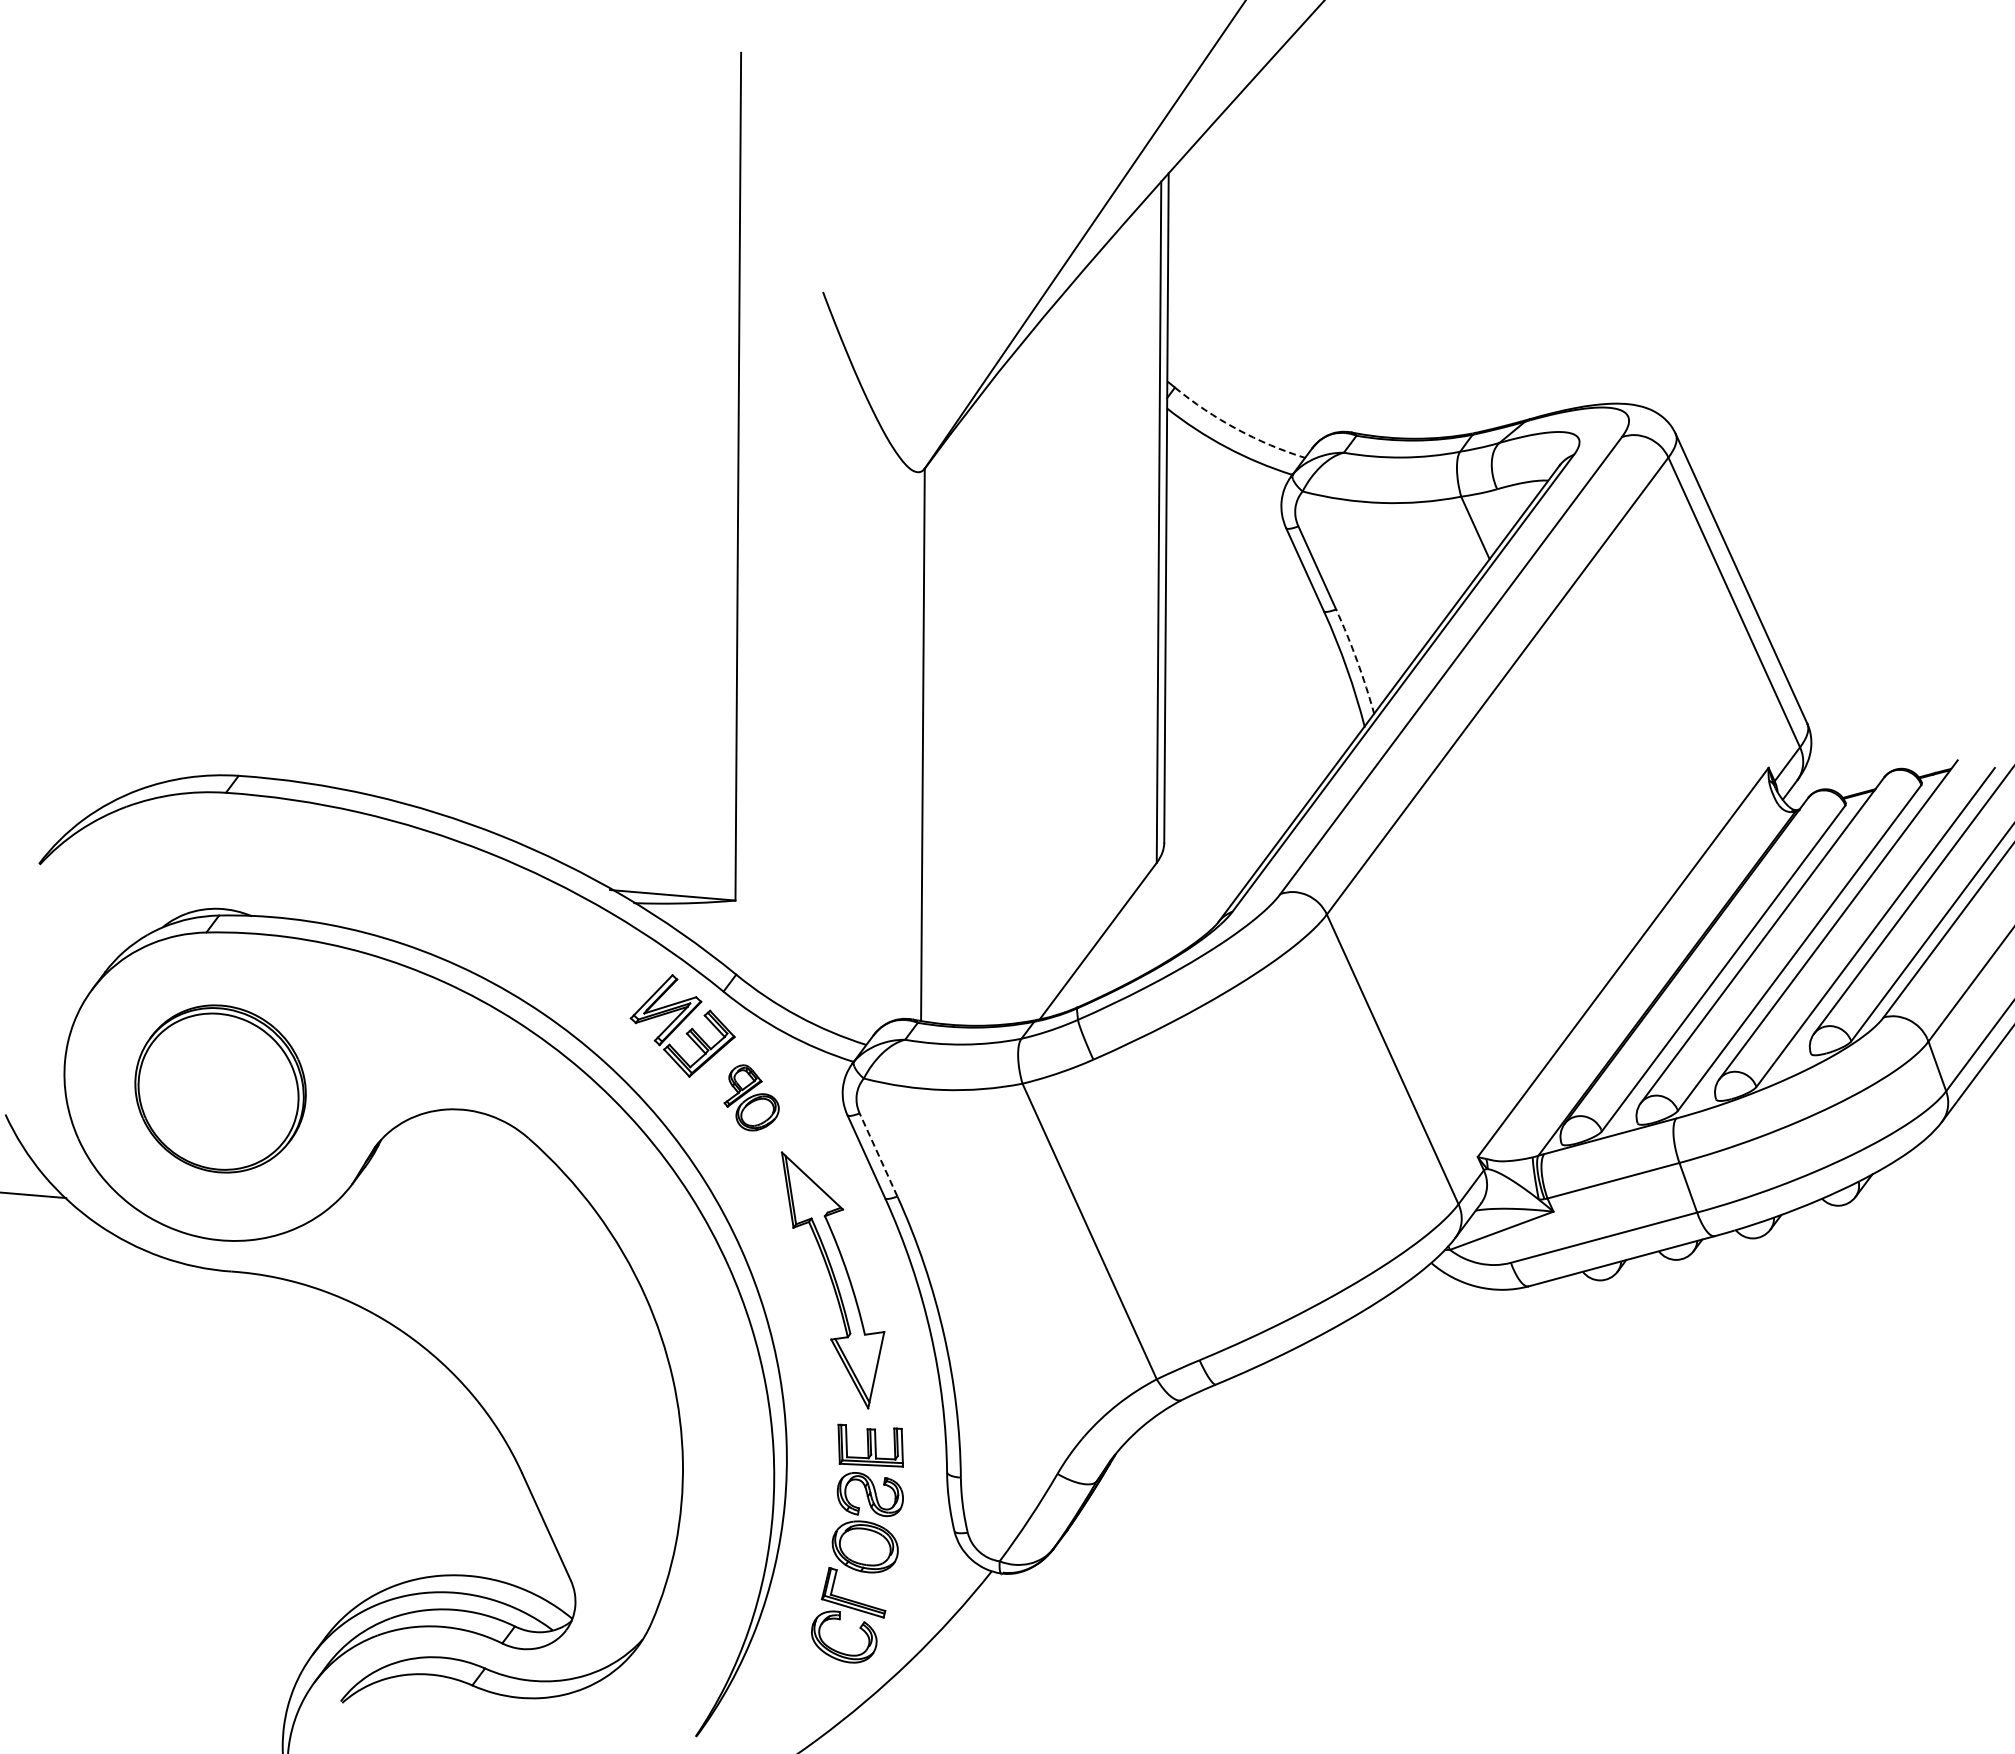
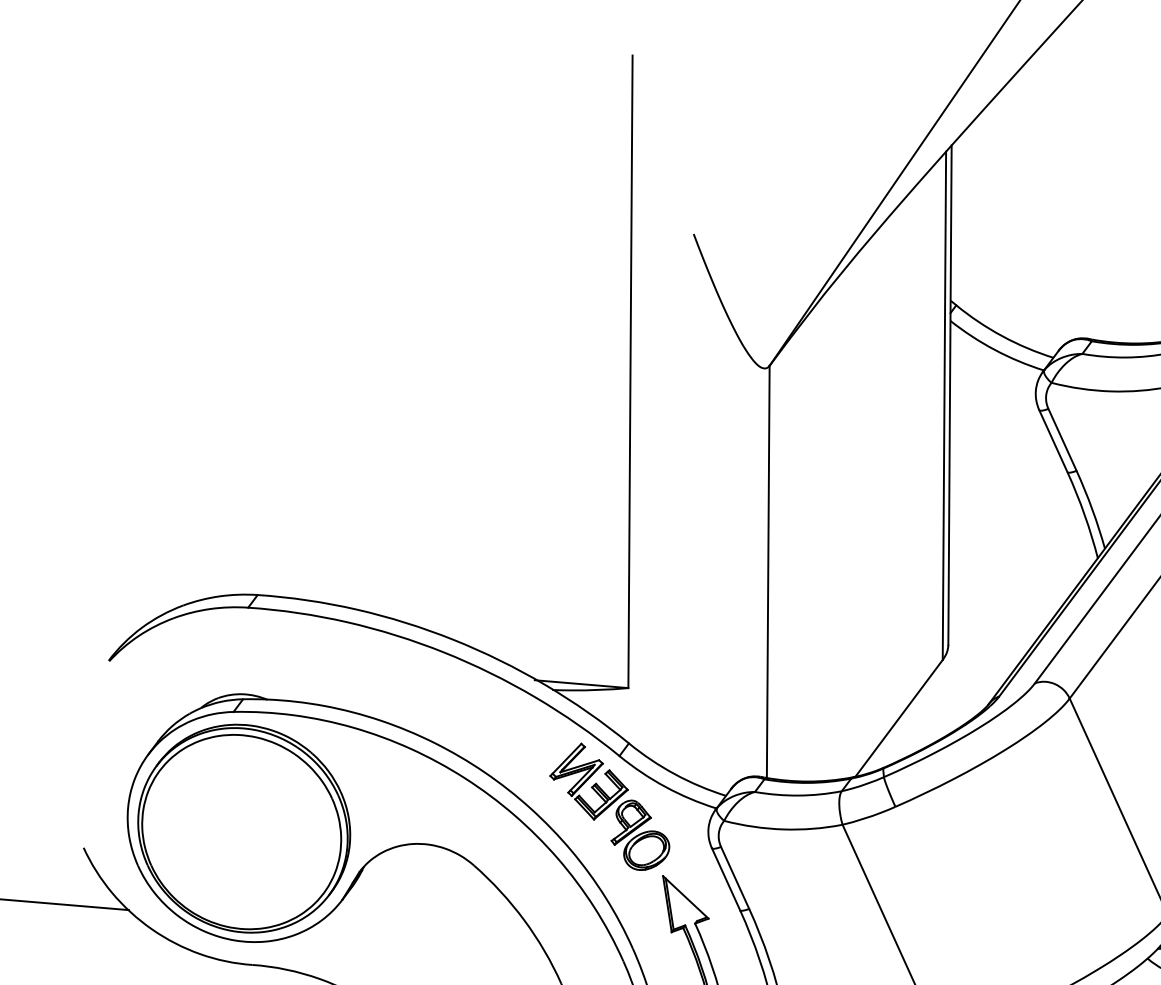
arc: (1236, 429) -> (1002, 336), dashed -> solid
arc: (1357, 661) -> (1092, 509), dashed -> solid
part: (220, 1088) -> (244, 828), size x1.67
part: (751, 1097) -> (640, 835), size x1.43
line: (878, 1154) -> (735, 877), dashed -> solid

